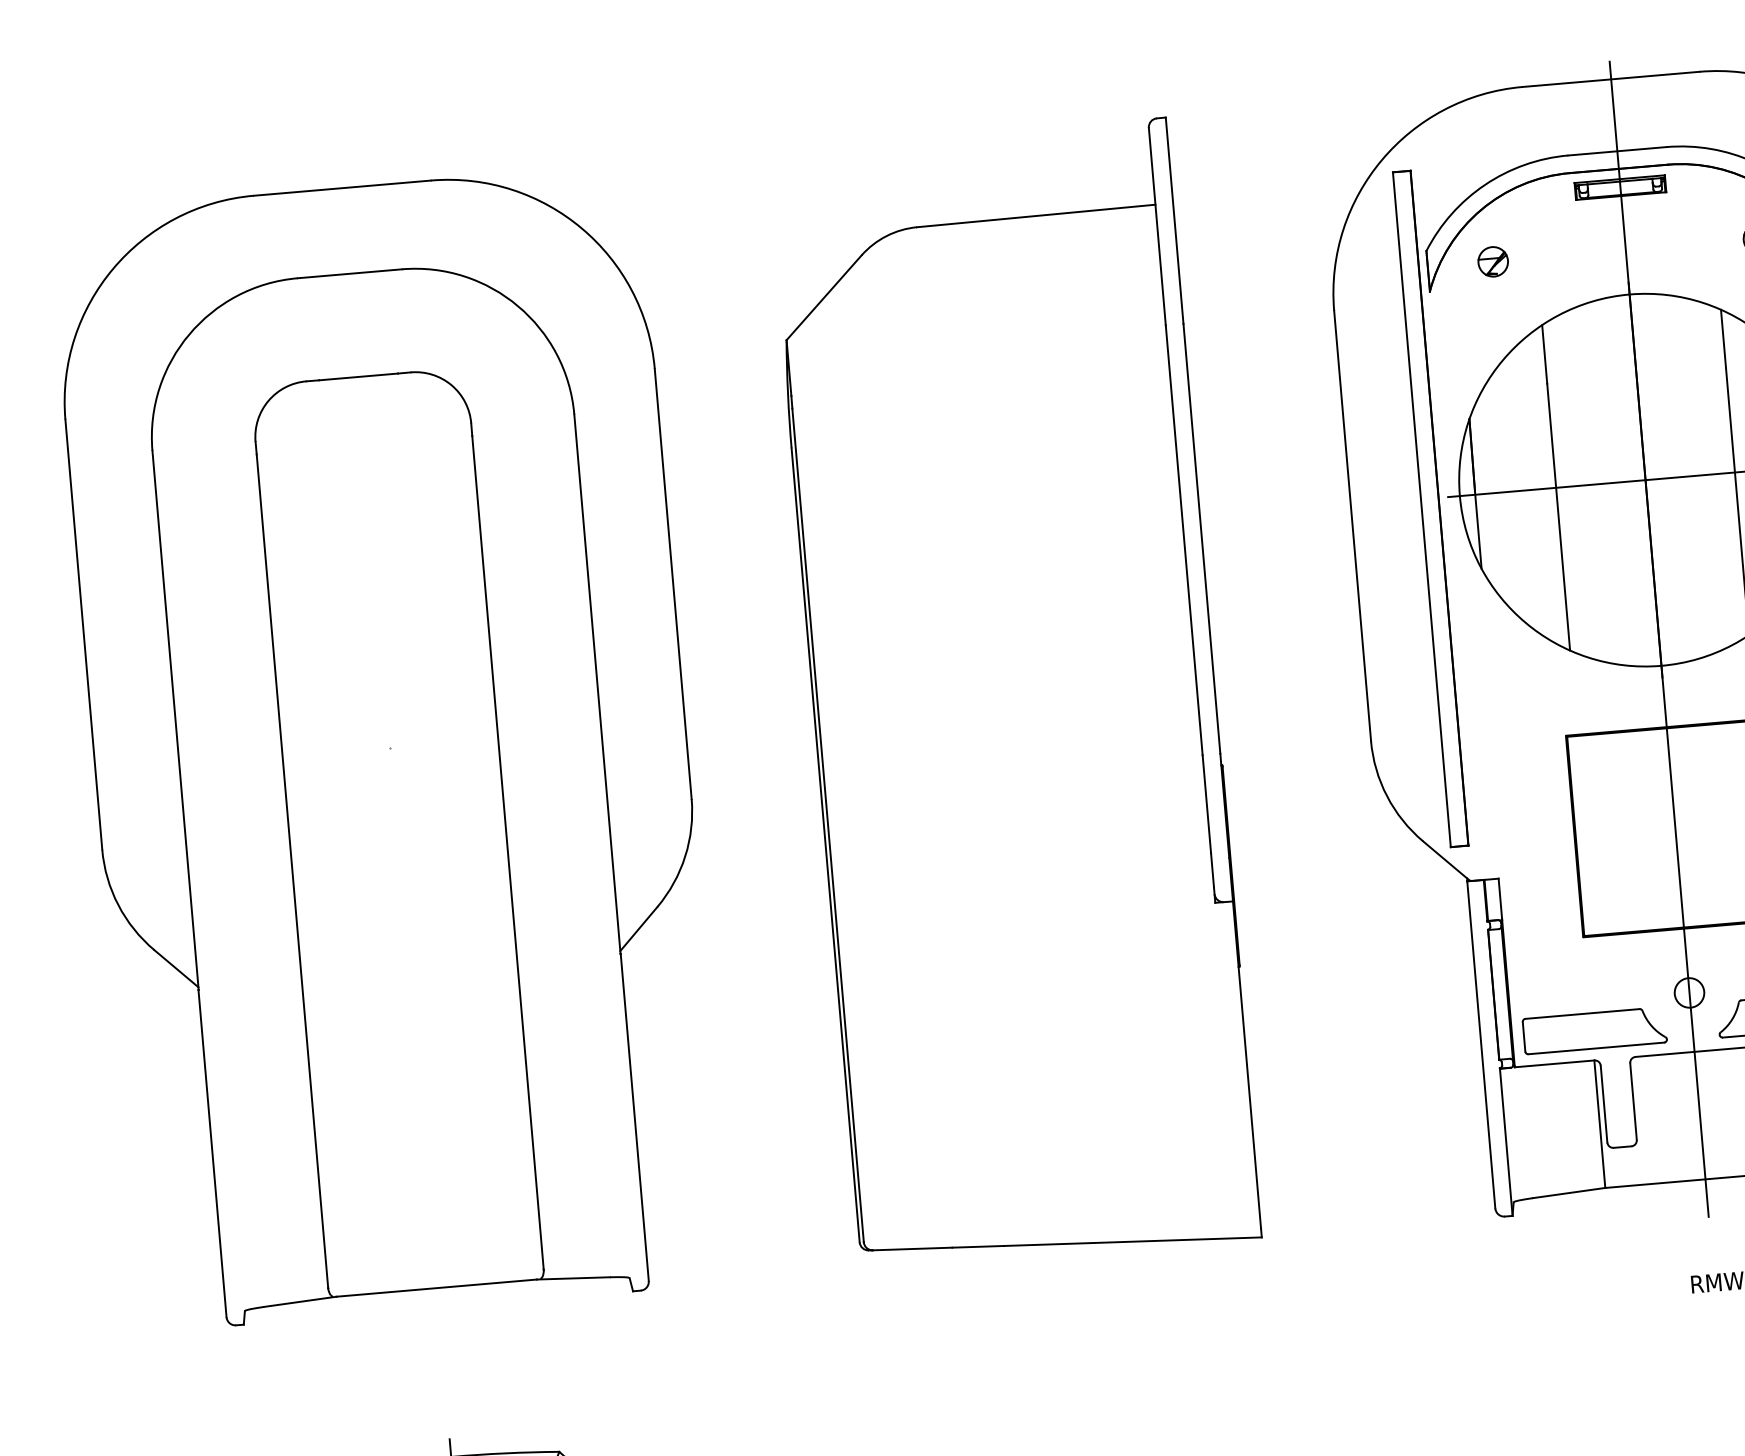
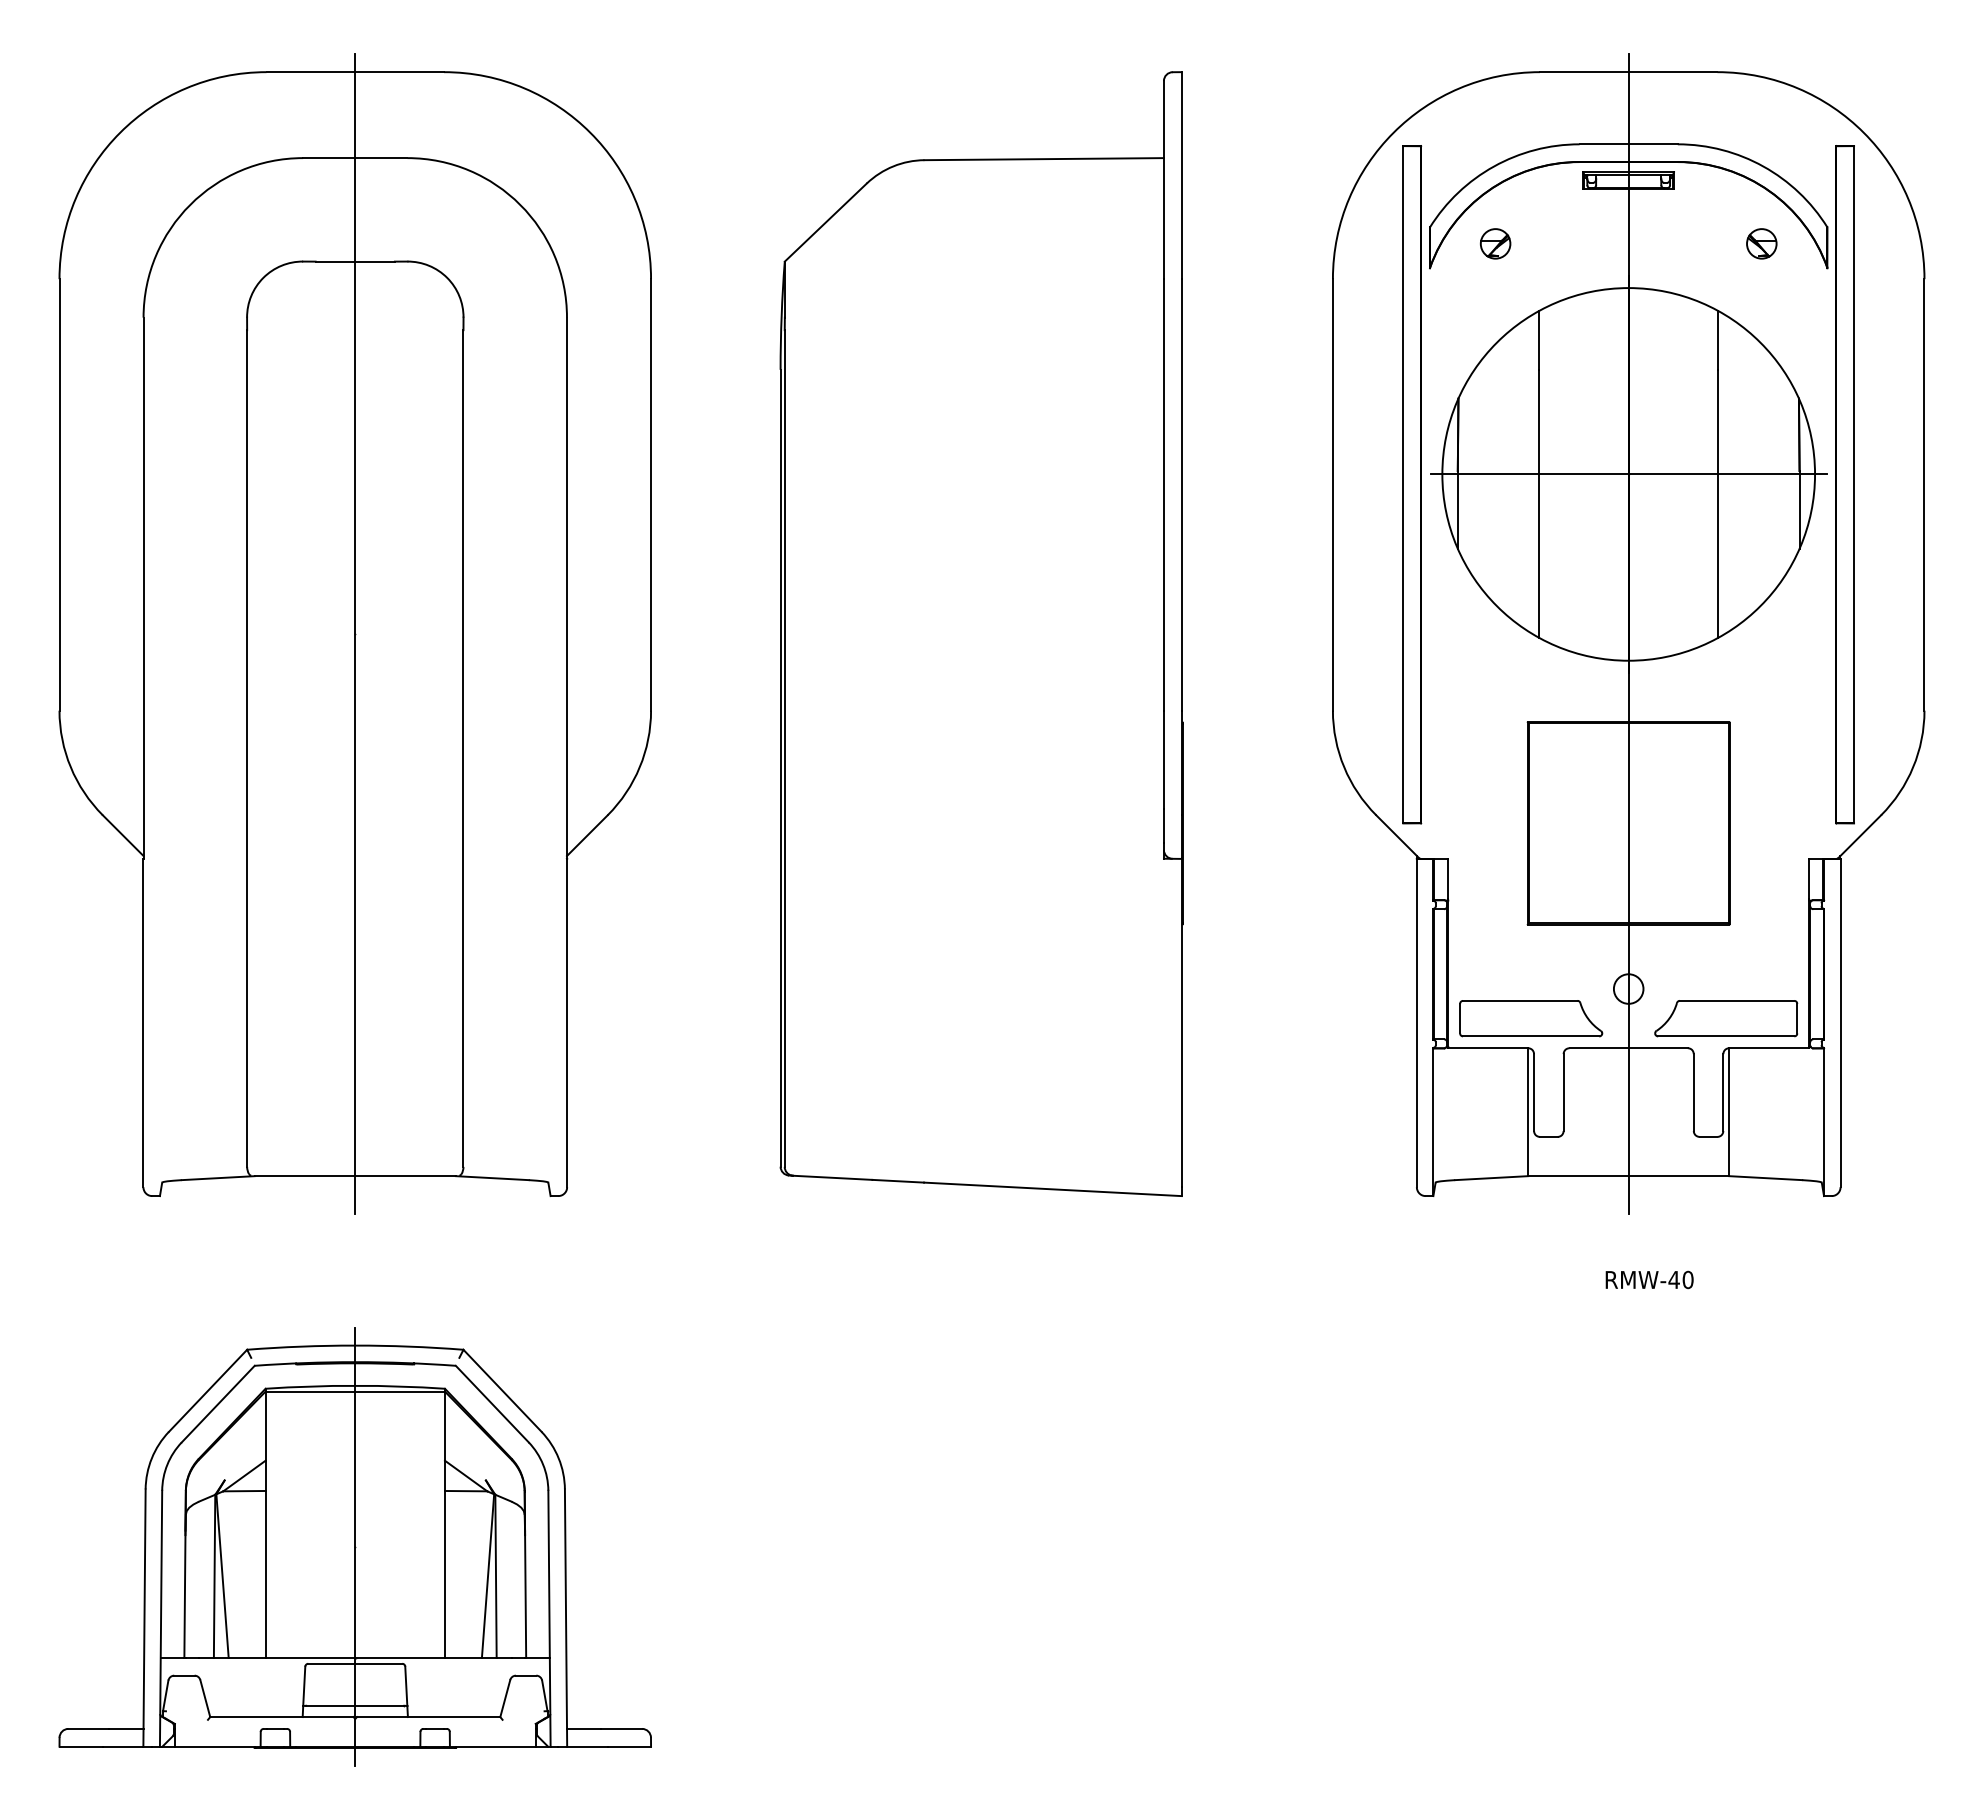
line: (390, 747) -> (355, 633), added

